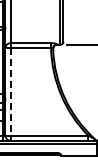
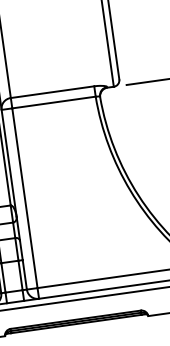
line: (10, 91) -> (24, 197), dashed -> solid

